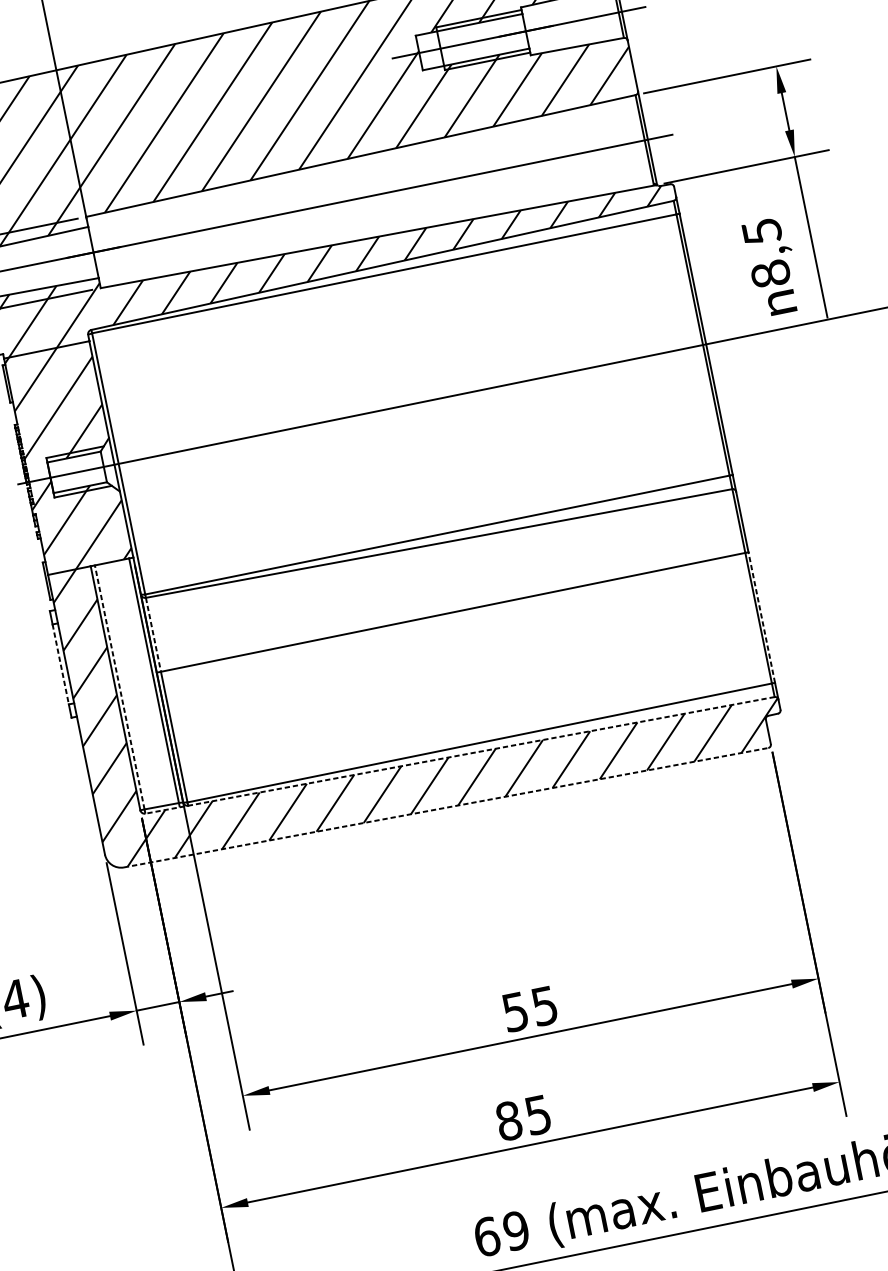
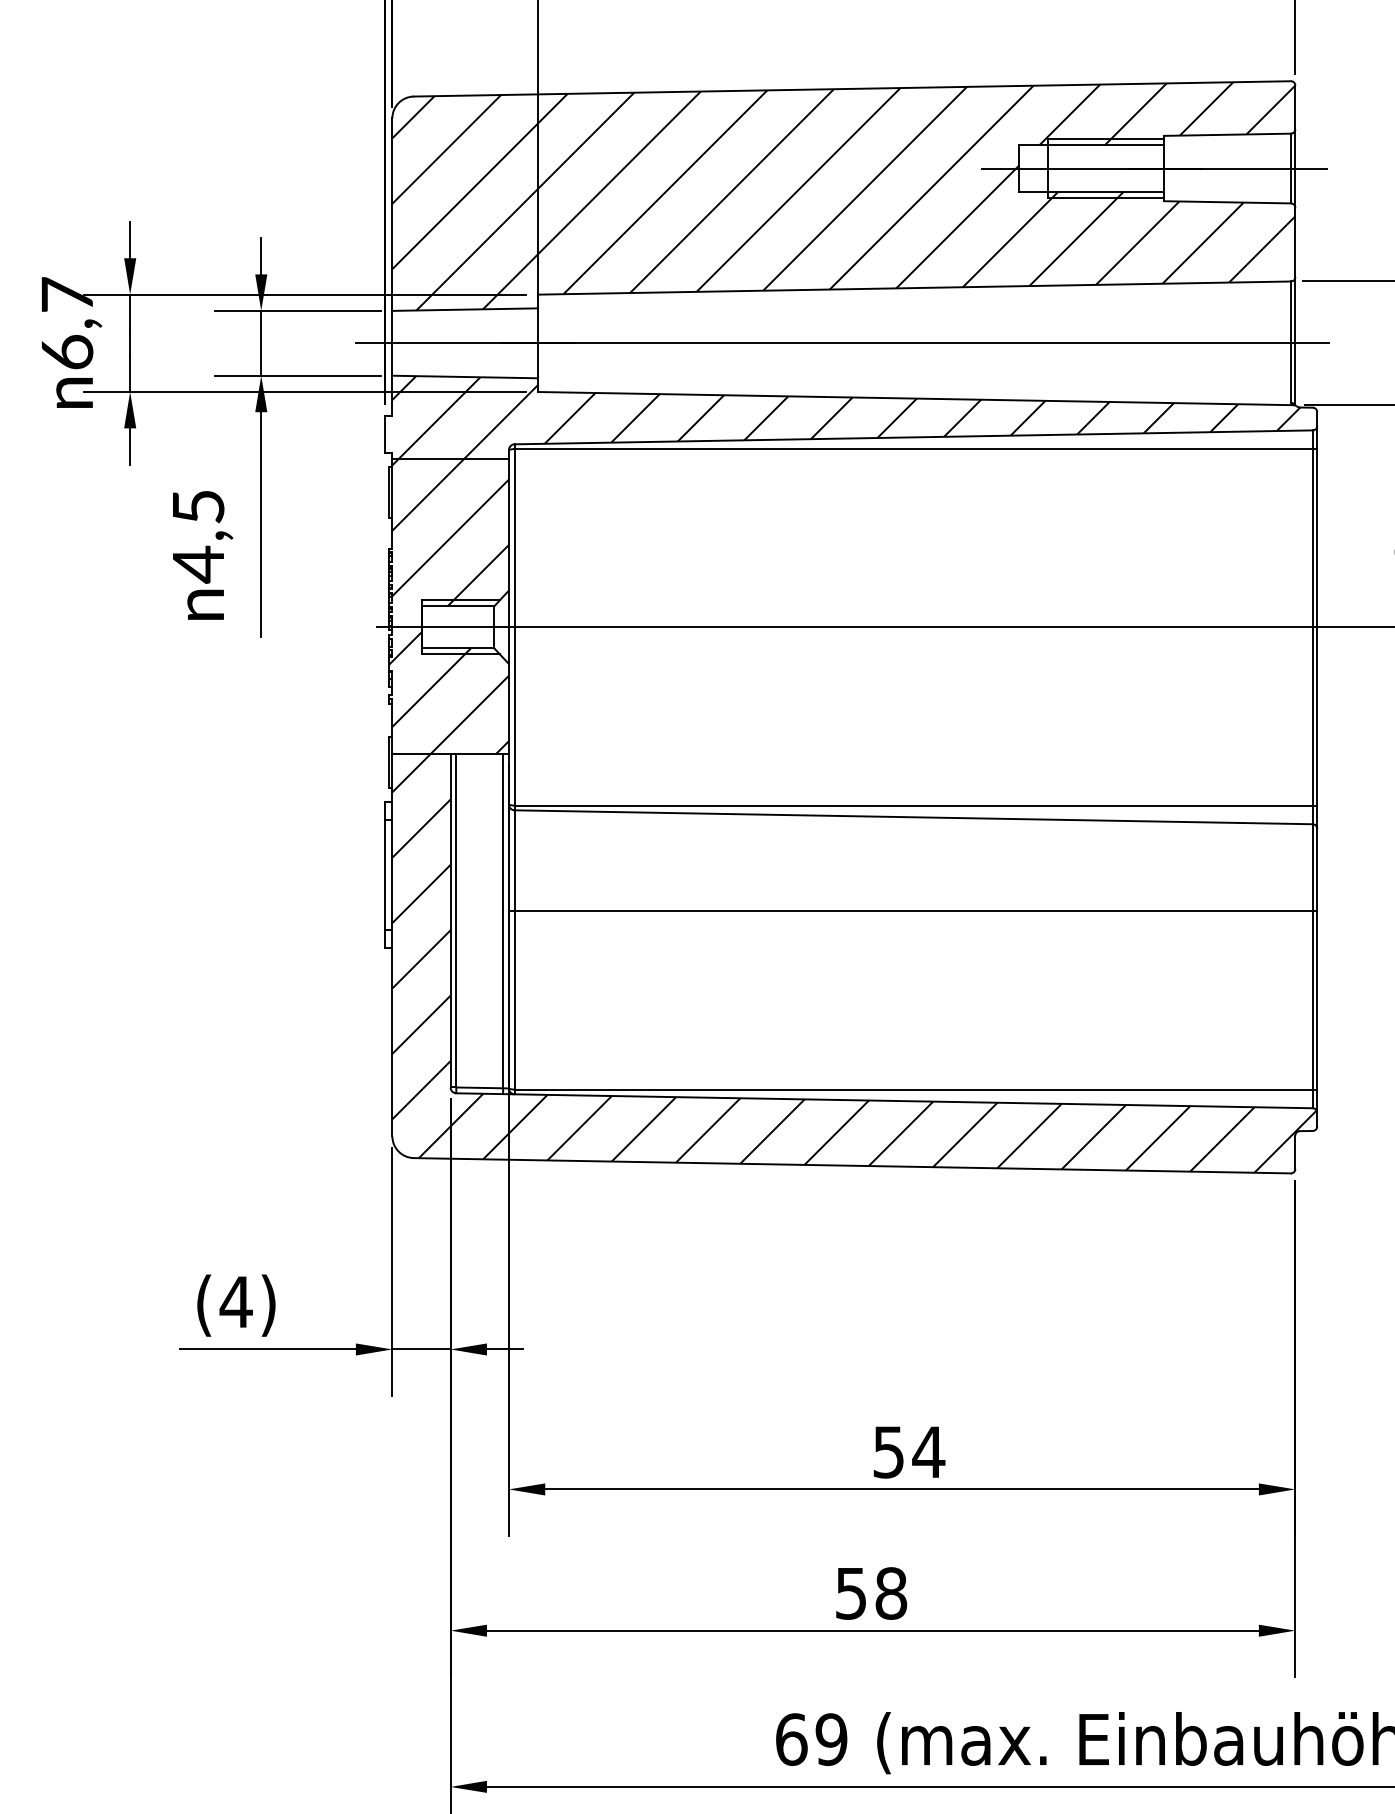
line: (761, 617) -> (1317, 1000), dashed -> solid
line: (153, 634) -> (514, 860), dashed -> solid
line: (60, 664) -> (385, 874), dashed -> solid
line: (119, 687) -> (456, 920), dashed -> solid
line: (459, 755) -> (884, 1100), dashed -> solid
line: (446, 807) -> (852, 1165), dashed -> solid
text: (544, 1006) -> (928, 1452), 55 -> 54
text: (523, 1118) -> (871, 1593), 85 -> 58

